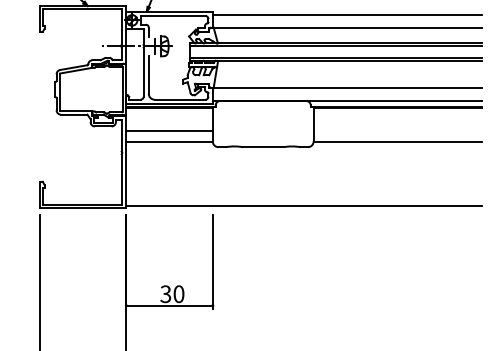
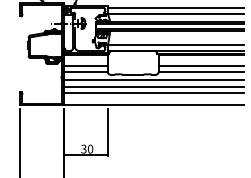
line: (398, 131) -> (201, 66), added
line: (303, 156) -> (153, 79), added
line: (303, 172) -> (153, 87), added
line: (303, 184) -> (153, 93), added

